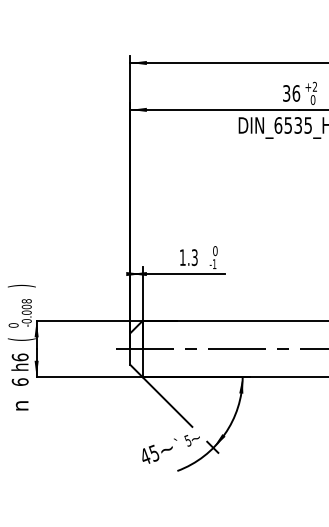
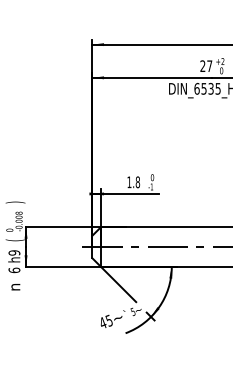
text: (291, 93) -> (206, 66), 36 -> 27
text: (194, 257) -> (137, 182), 1.3 -> 1.8
text: (20, 356) -> (14, 252), h6 -> h9

